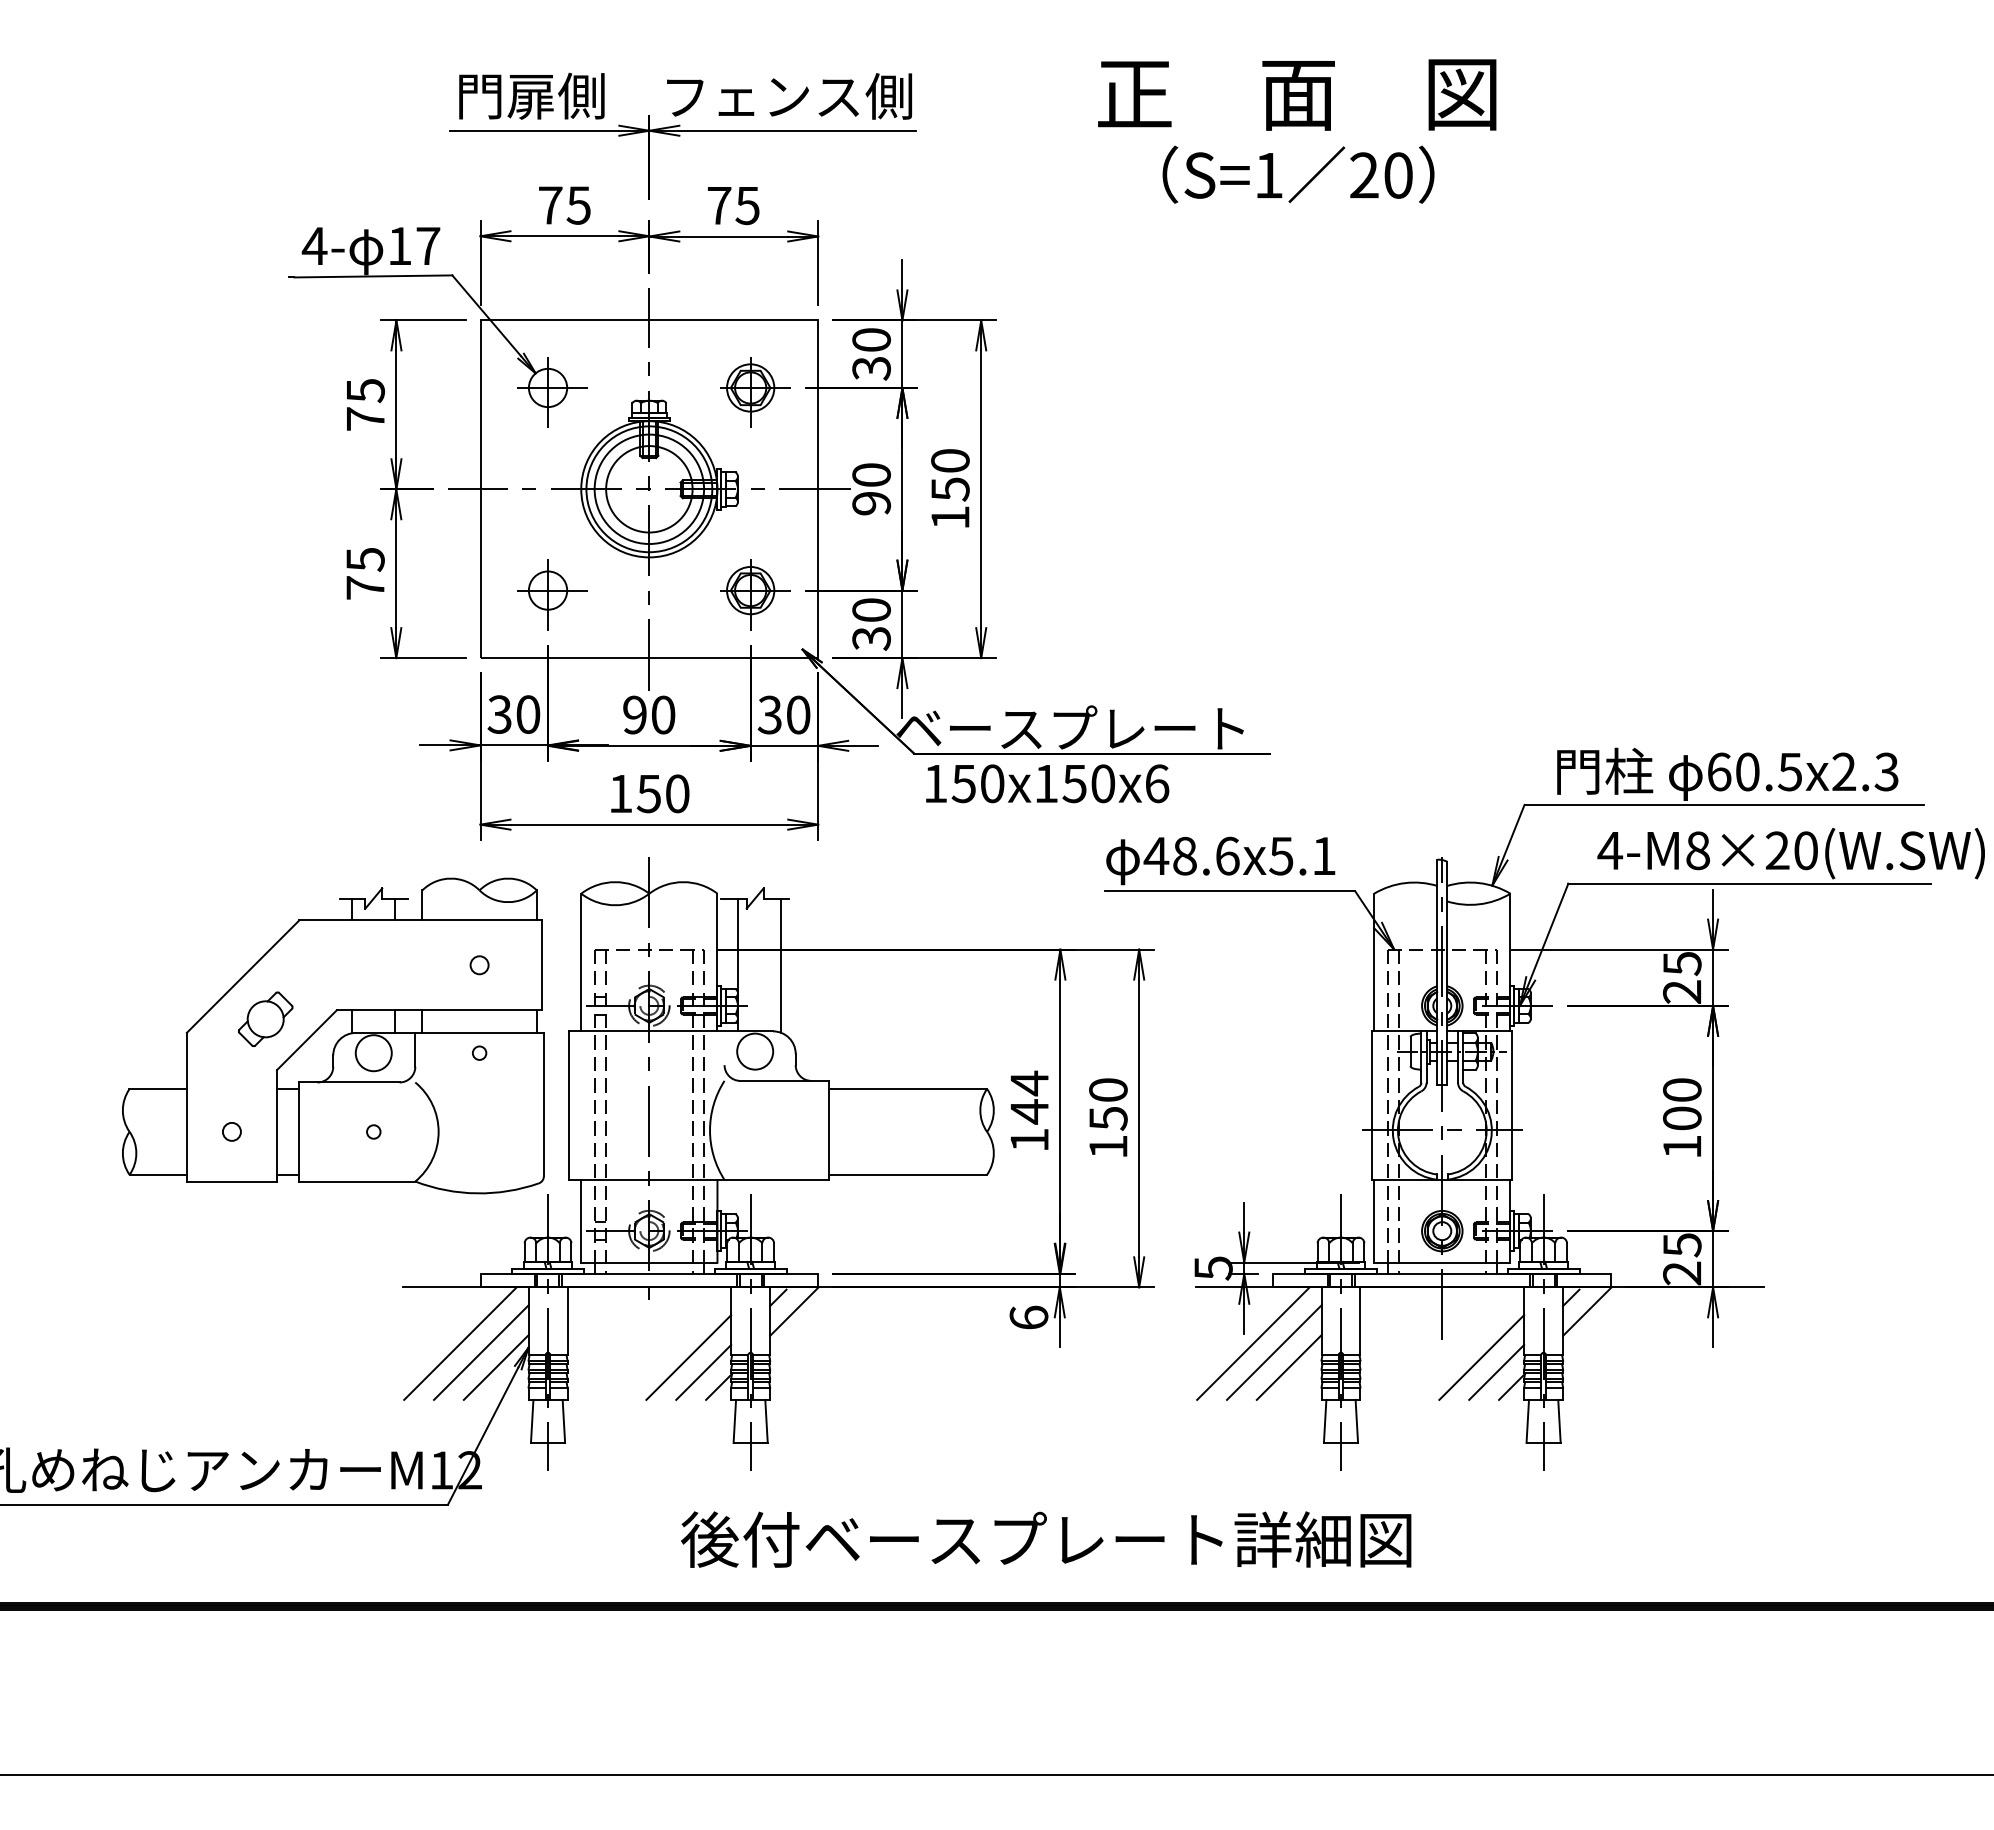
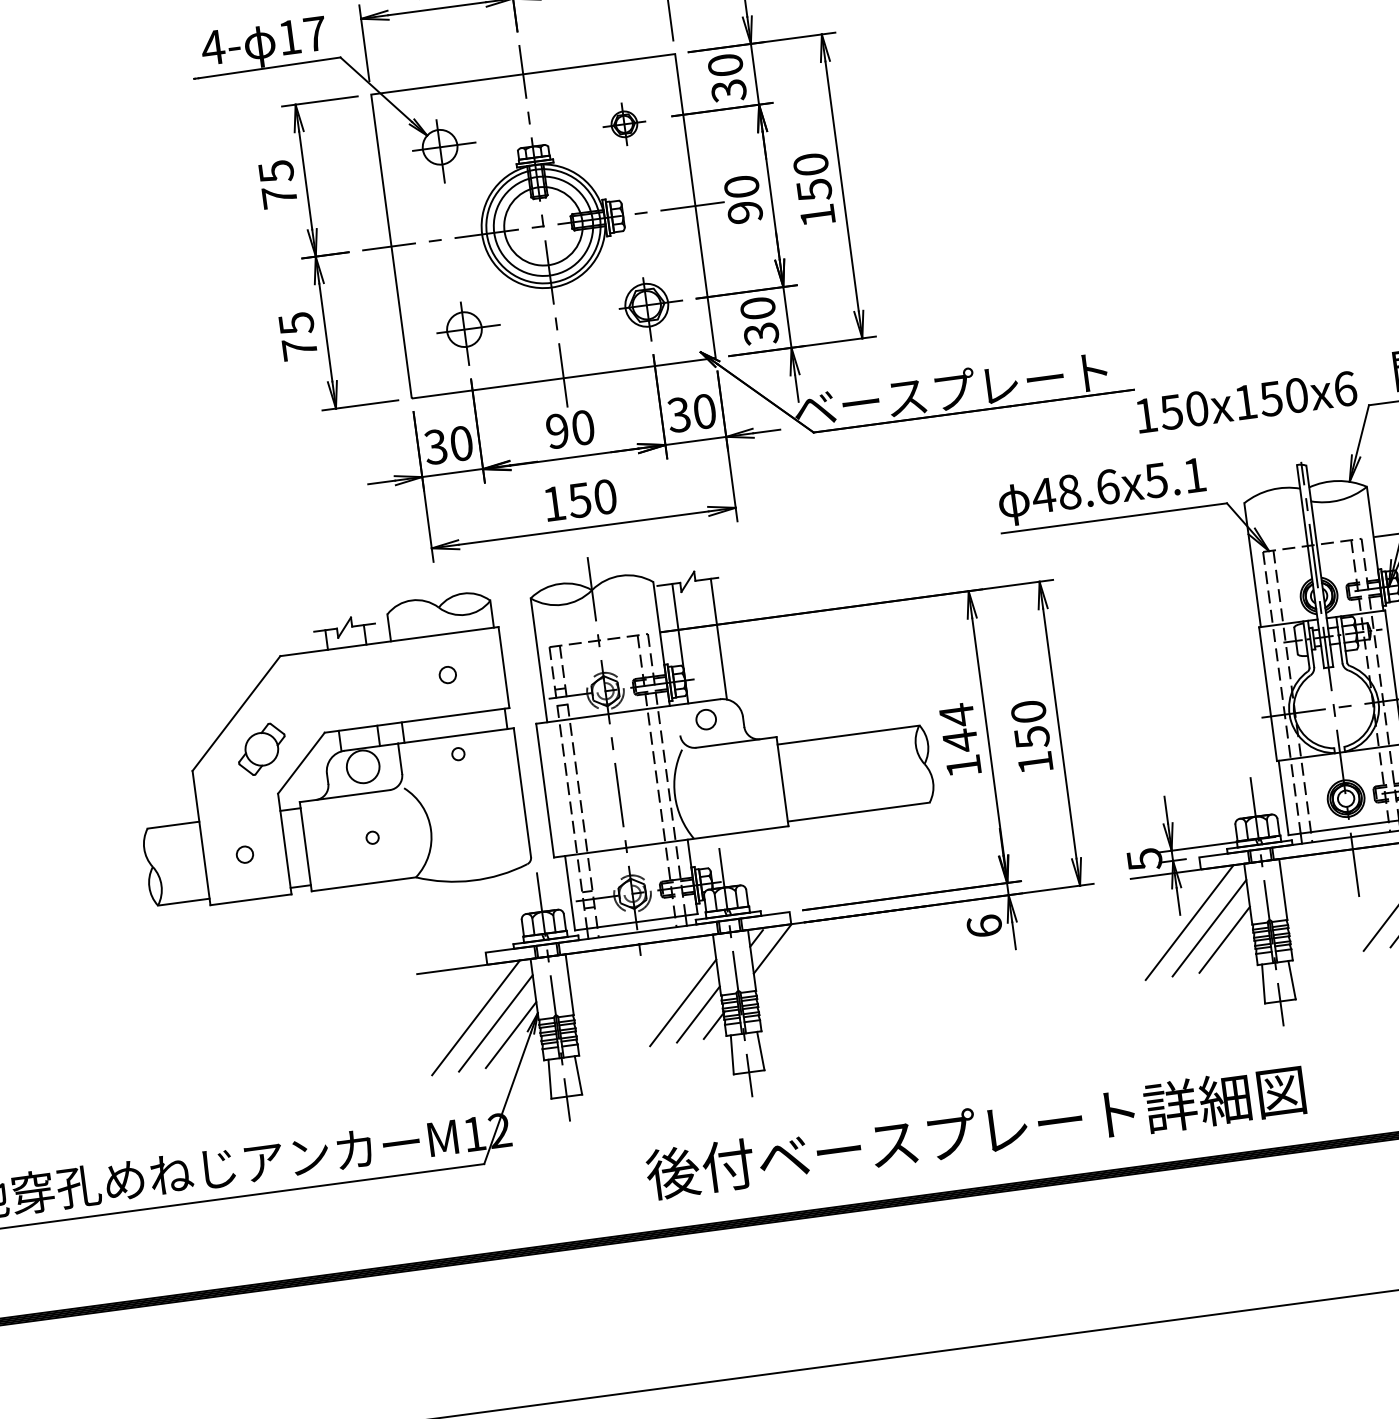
part: (755, 392) -> (627, 126), size x0.6
text: (1047, 783) -> (1246, 401), moved
circle: (755, 1051) -> (706, 719), size x0.6
text: (1046, 1539) -> (975, 1132), moved

